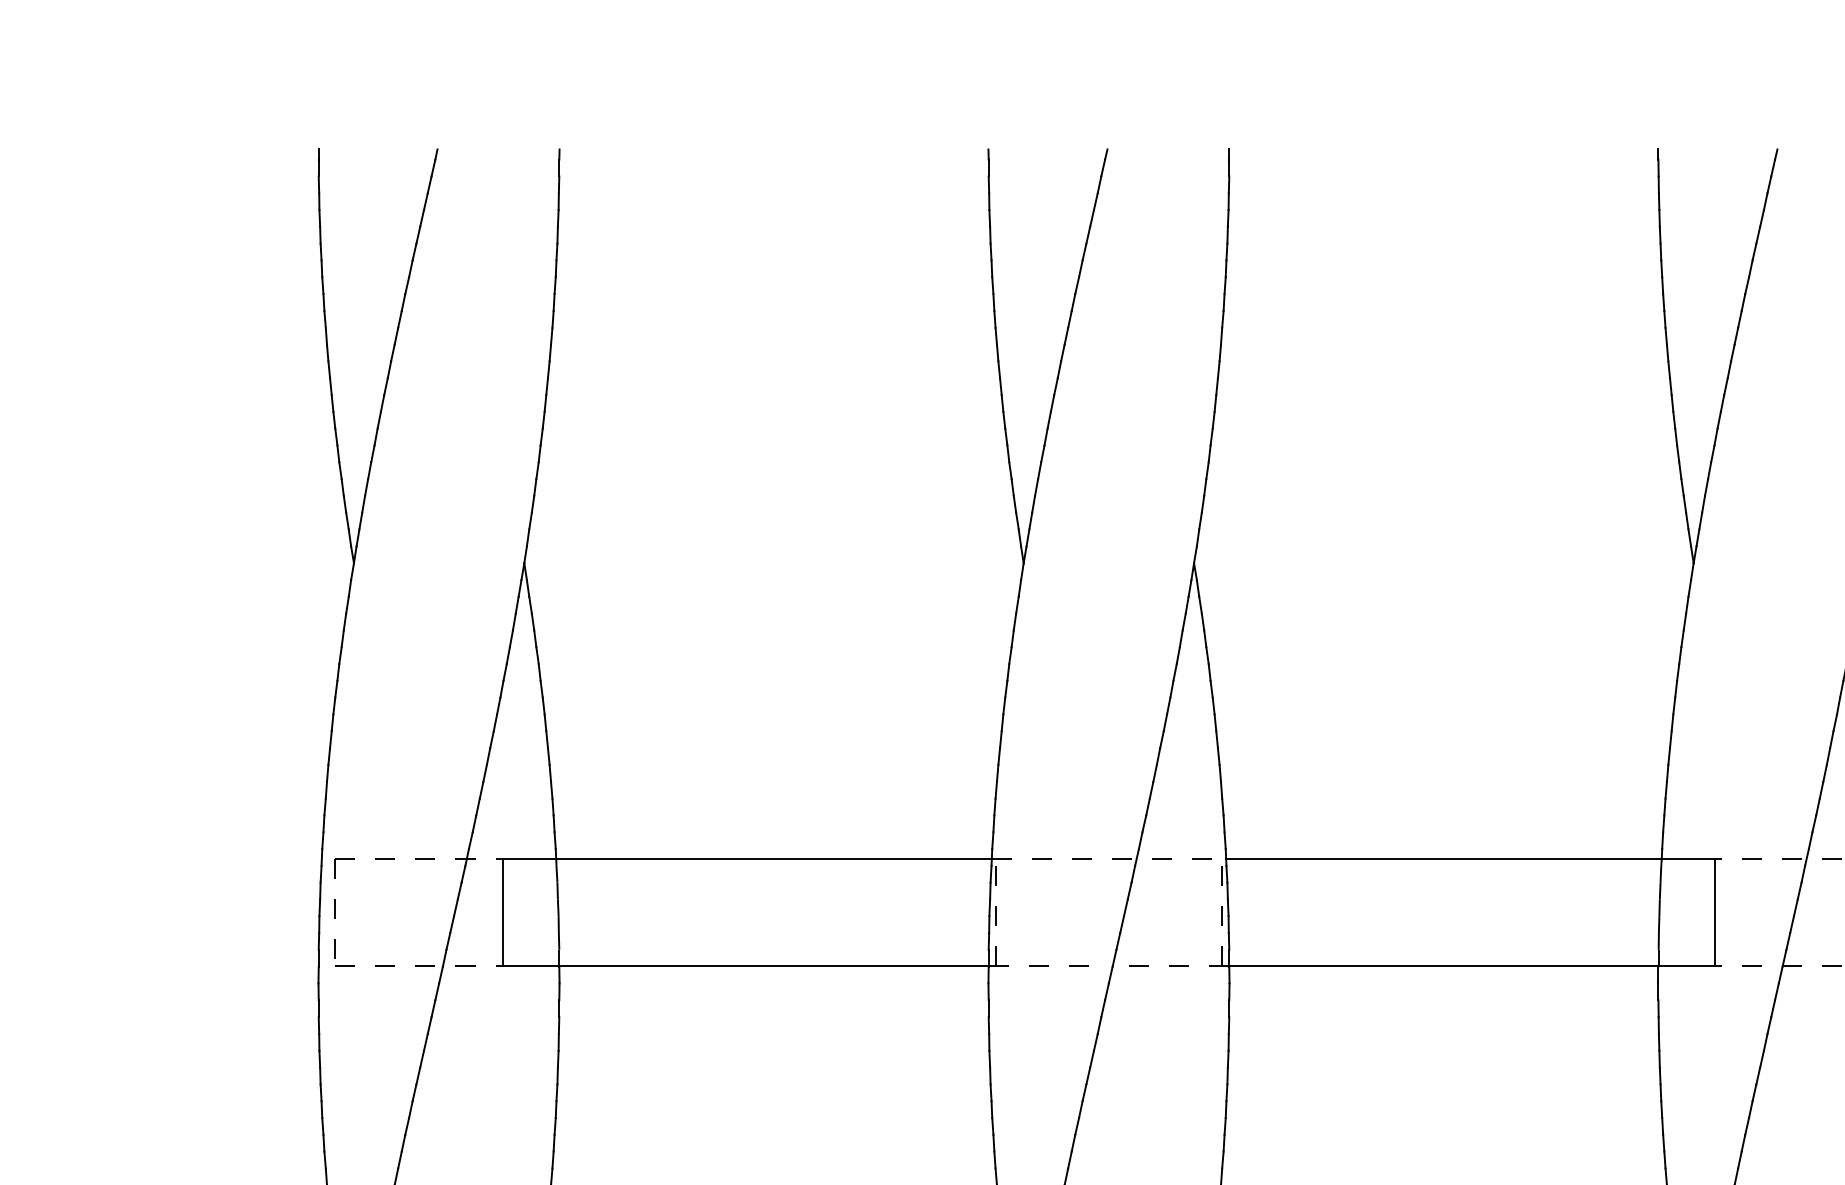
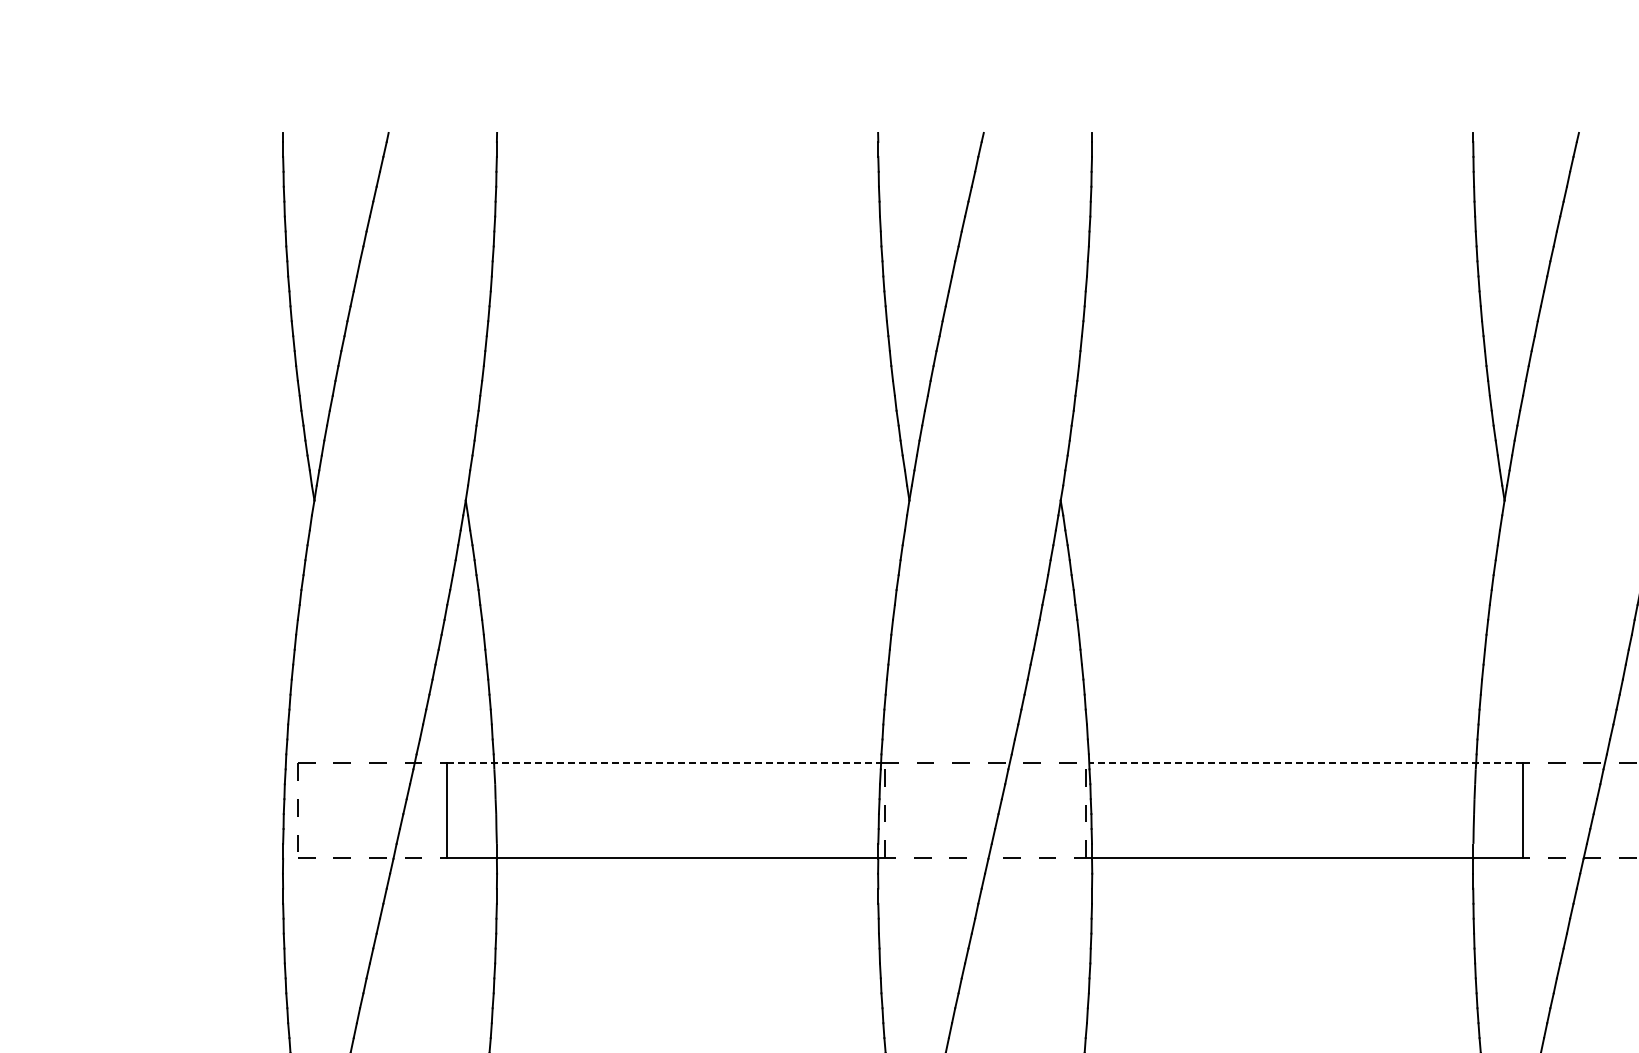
line: (748, 859) -> (664, 763), solid -> dashed
line: (1469, 859) -> (1305, 763), solid -> dashed

